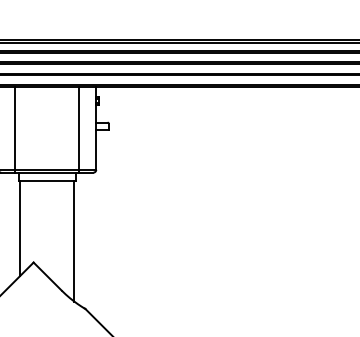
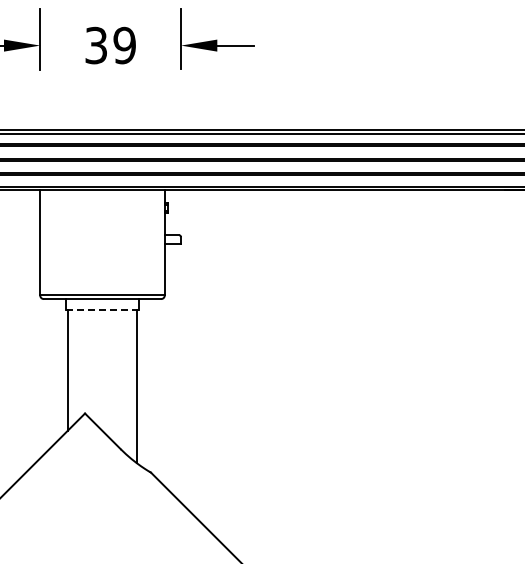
line: (15, 129) -> (61, 244), removed
line: (79, 129) -> (143, 244), removed
line: (47, 180) -> (102, 309), solid -> dashed

